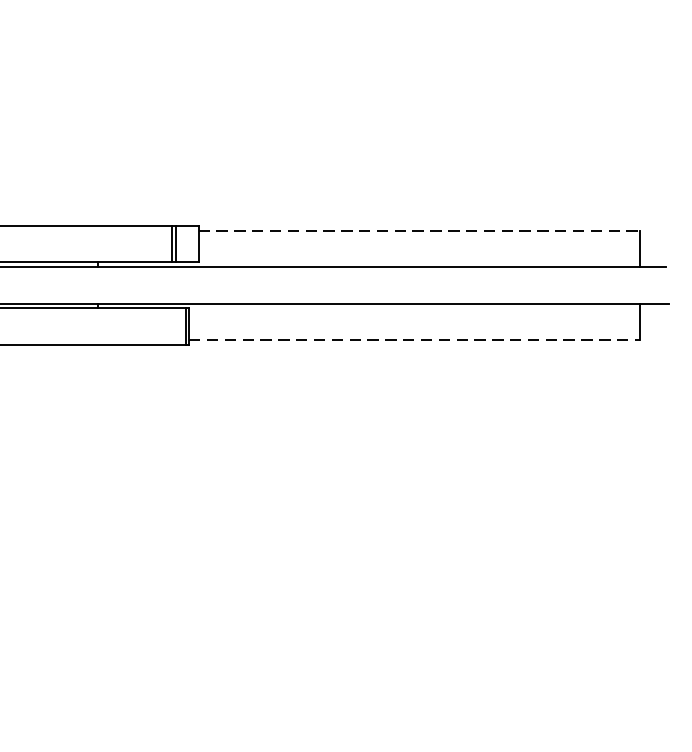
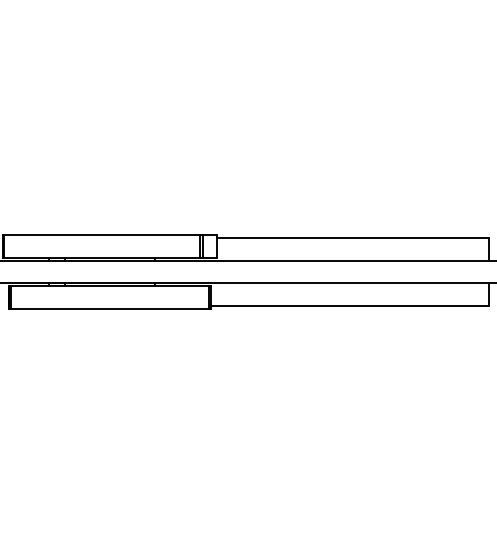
line: (420, 231) -> (353, 238), dashed -> solid
line: (415, 339) -> (350, 305), dashed -> solid

